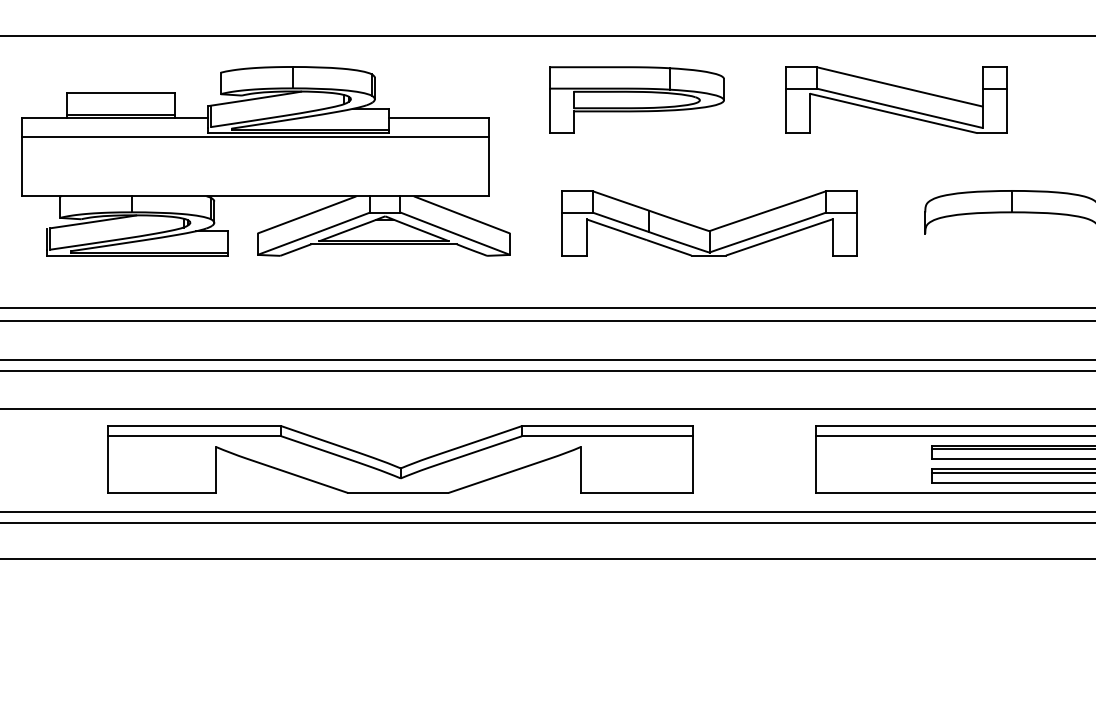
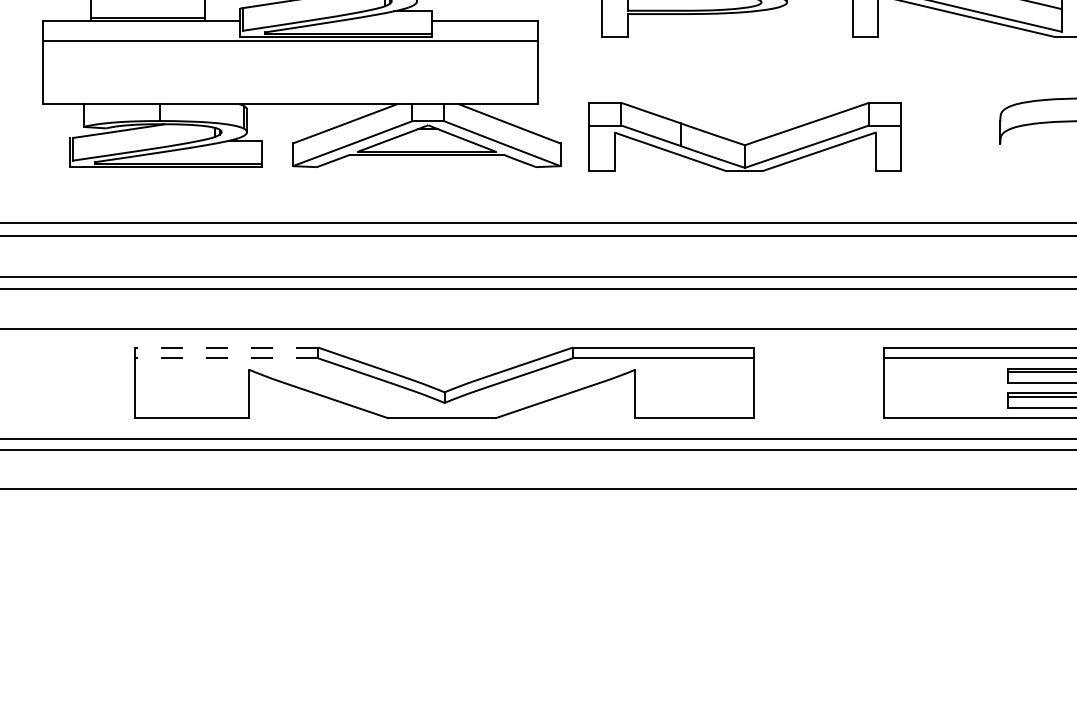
part: (708, 229) -> (744, 143), moved
line: (194, 426) -> (226, 347), solid -> dashed
line: (194, 436) -> (226, 358), solid -> dashed

